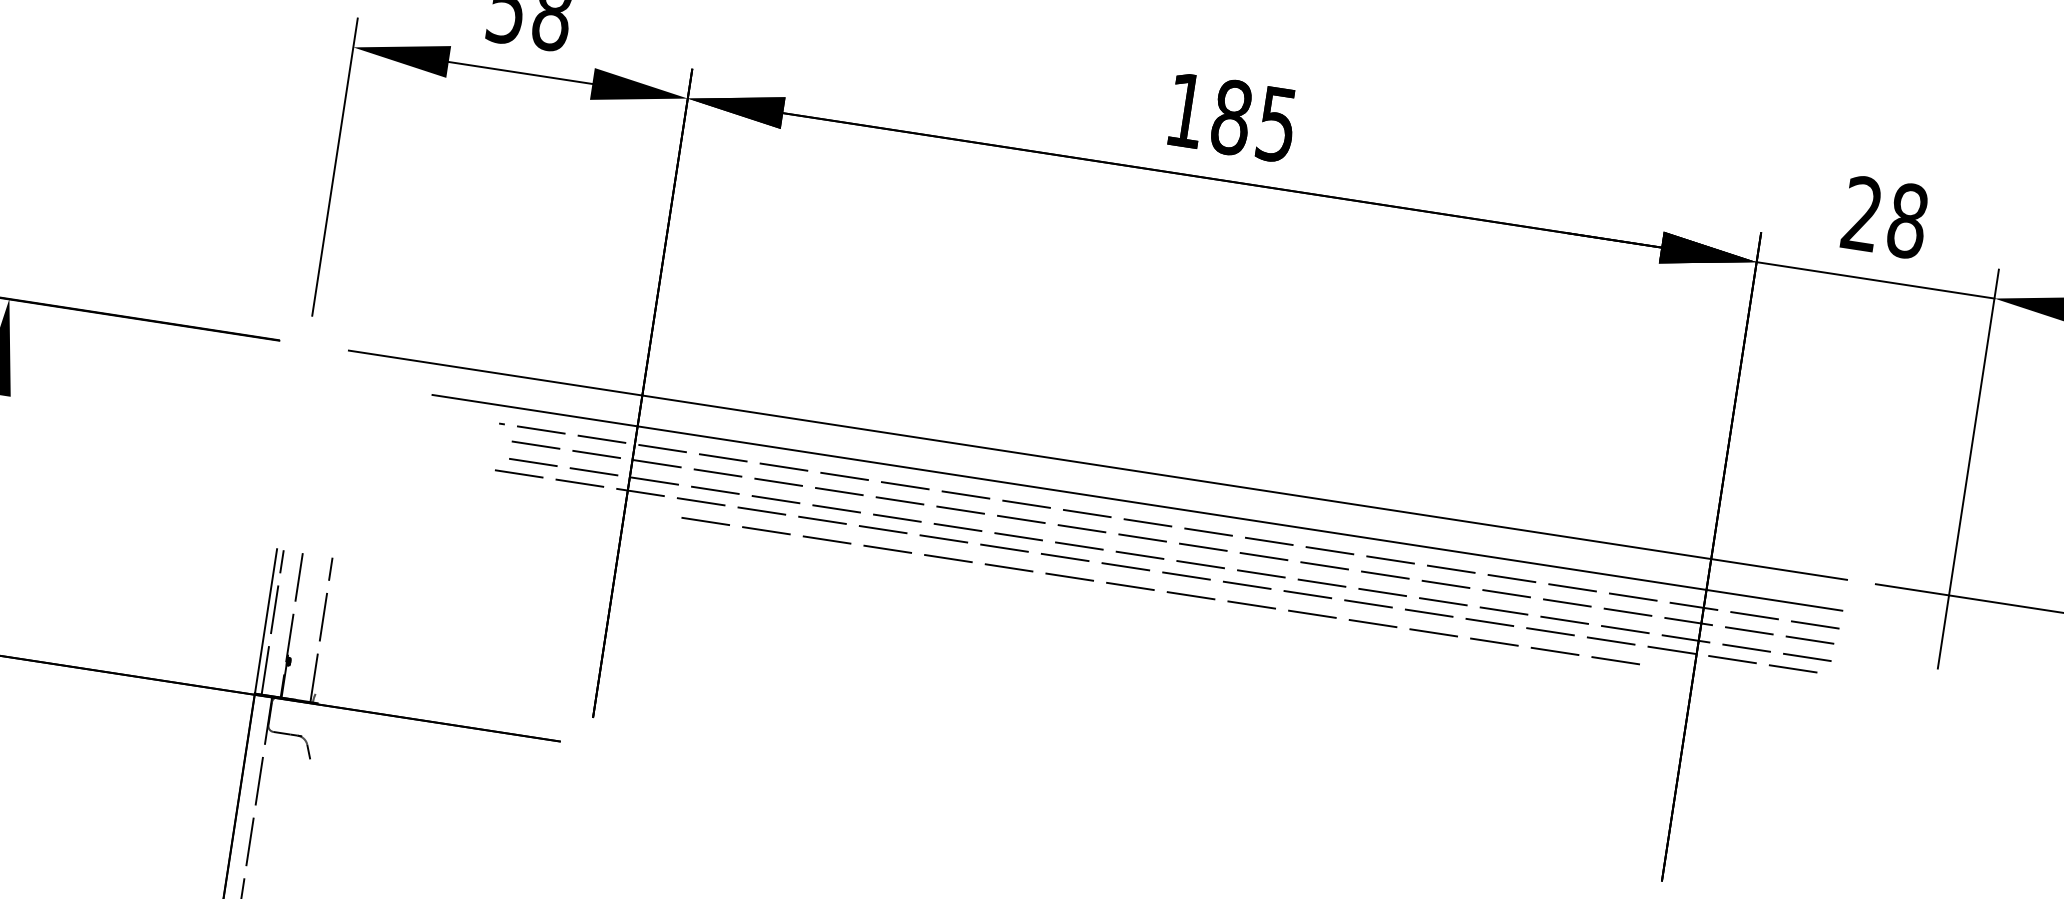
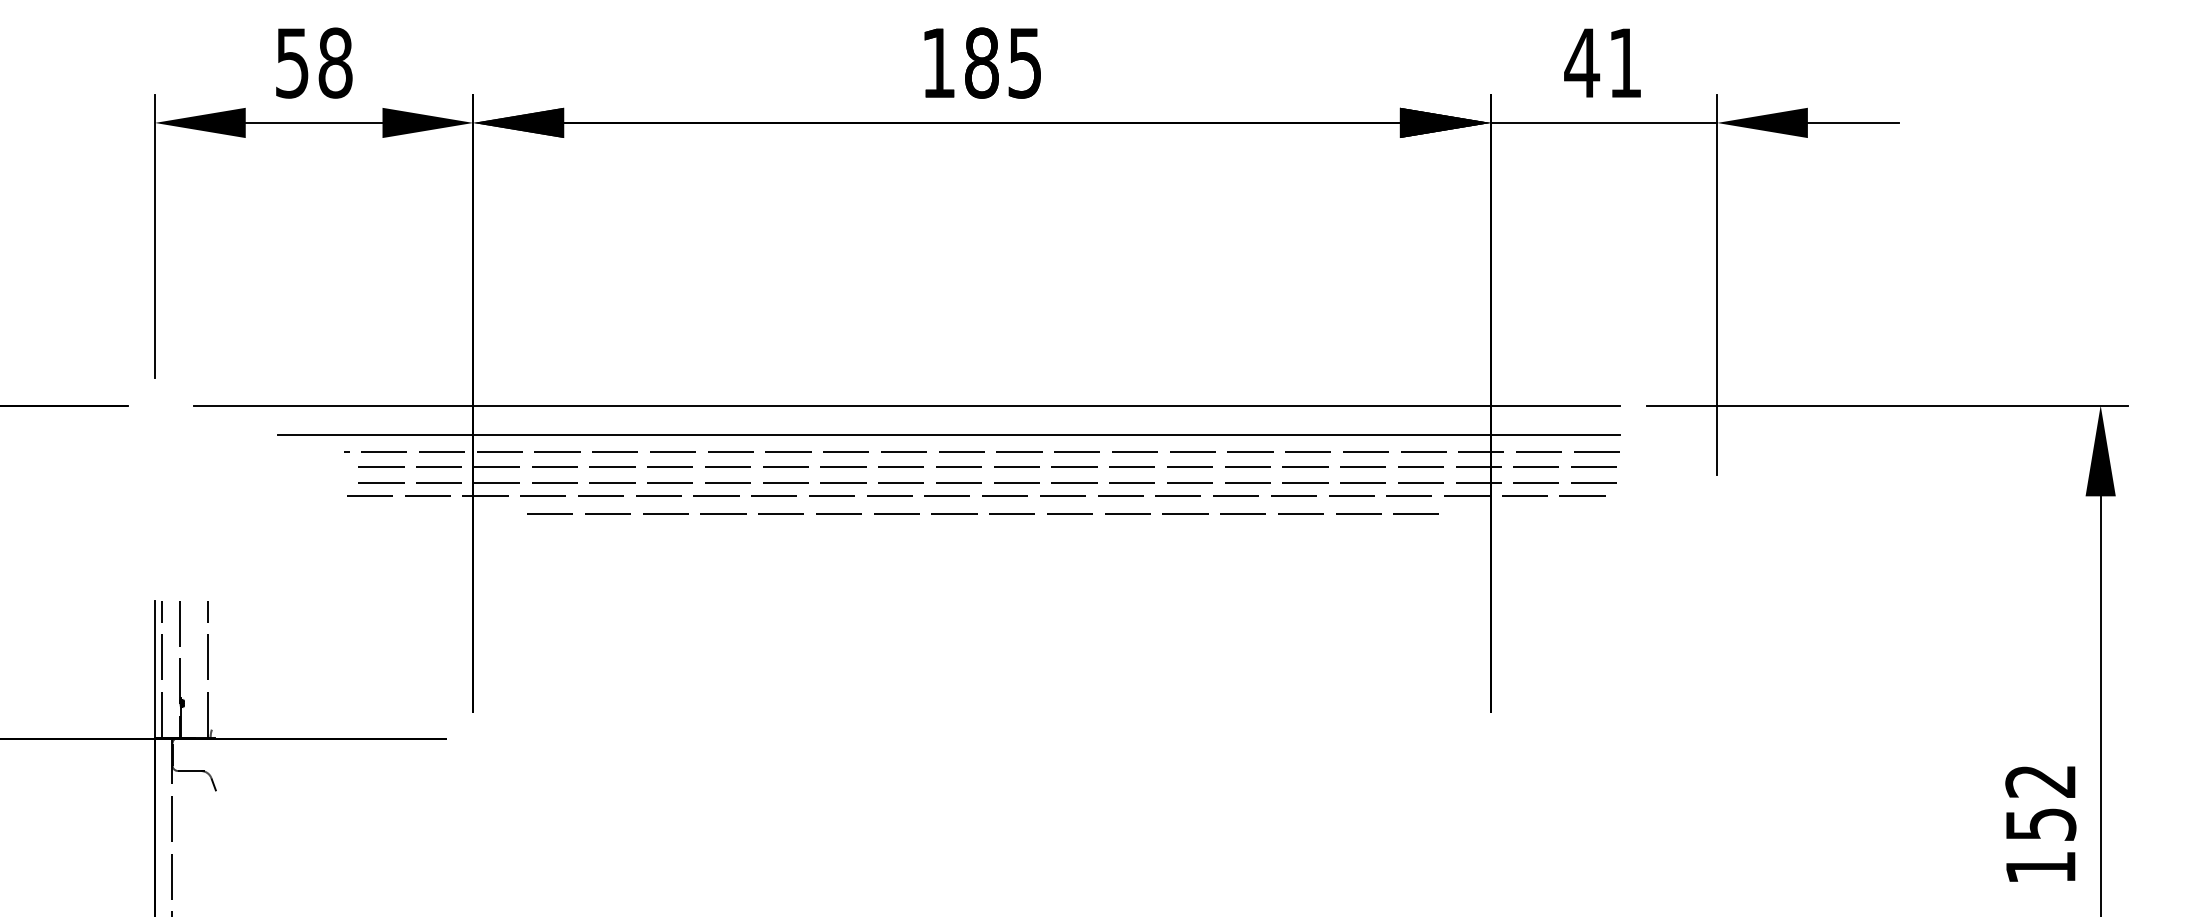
text: (1884, 216) -> (1603, 62), 28 -> 41

